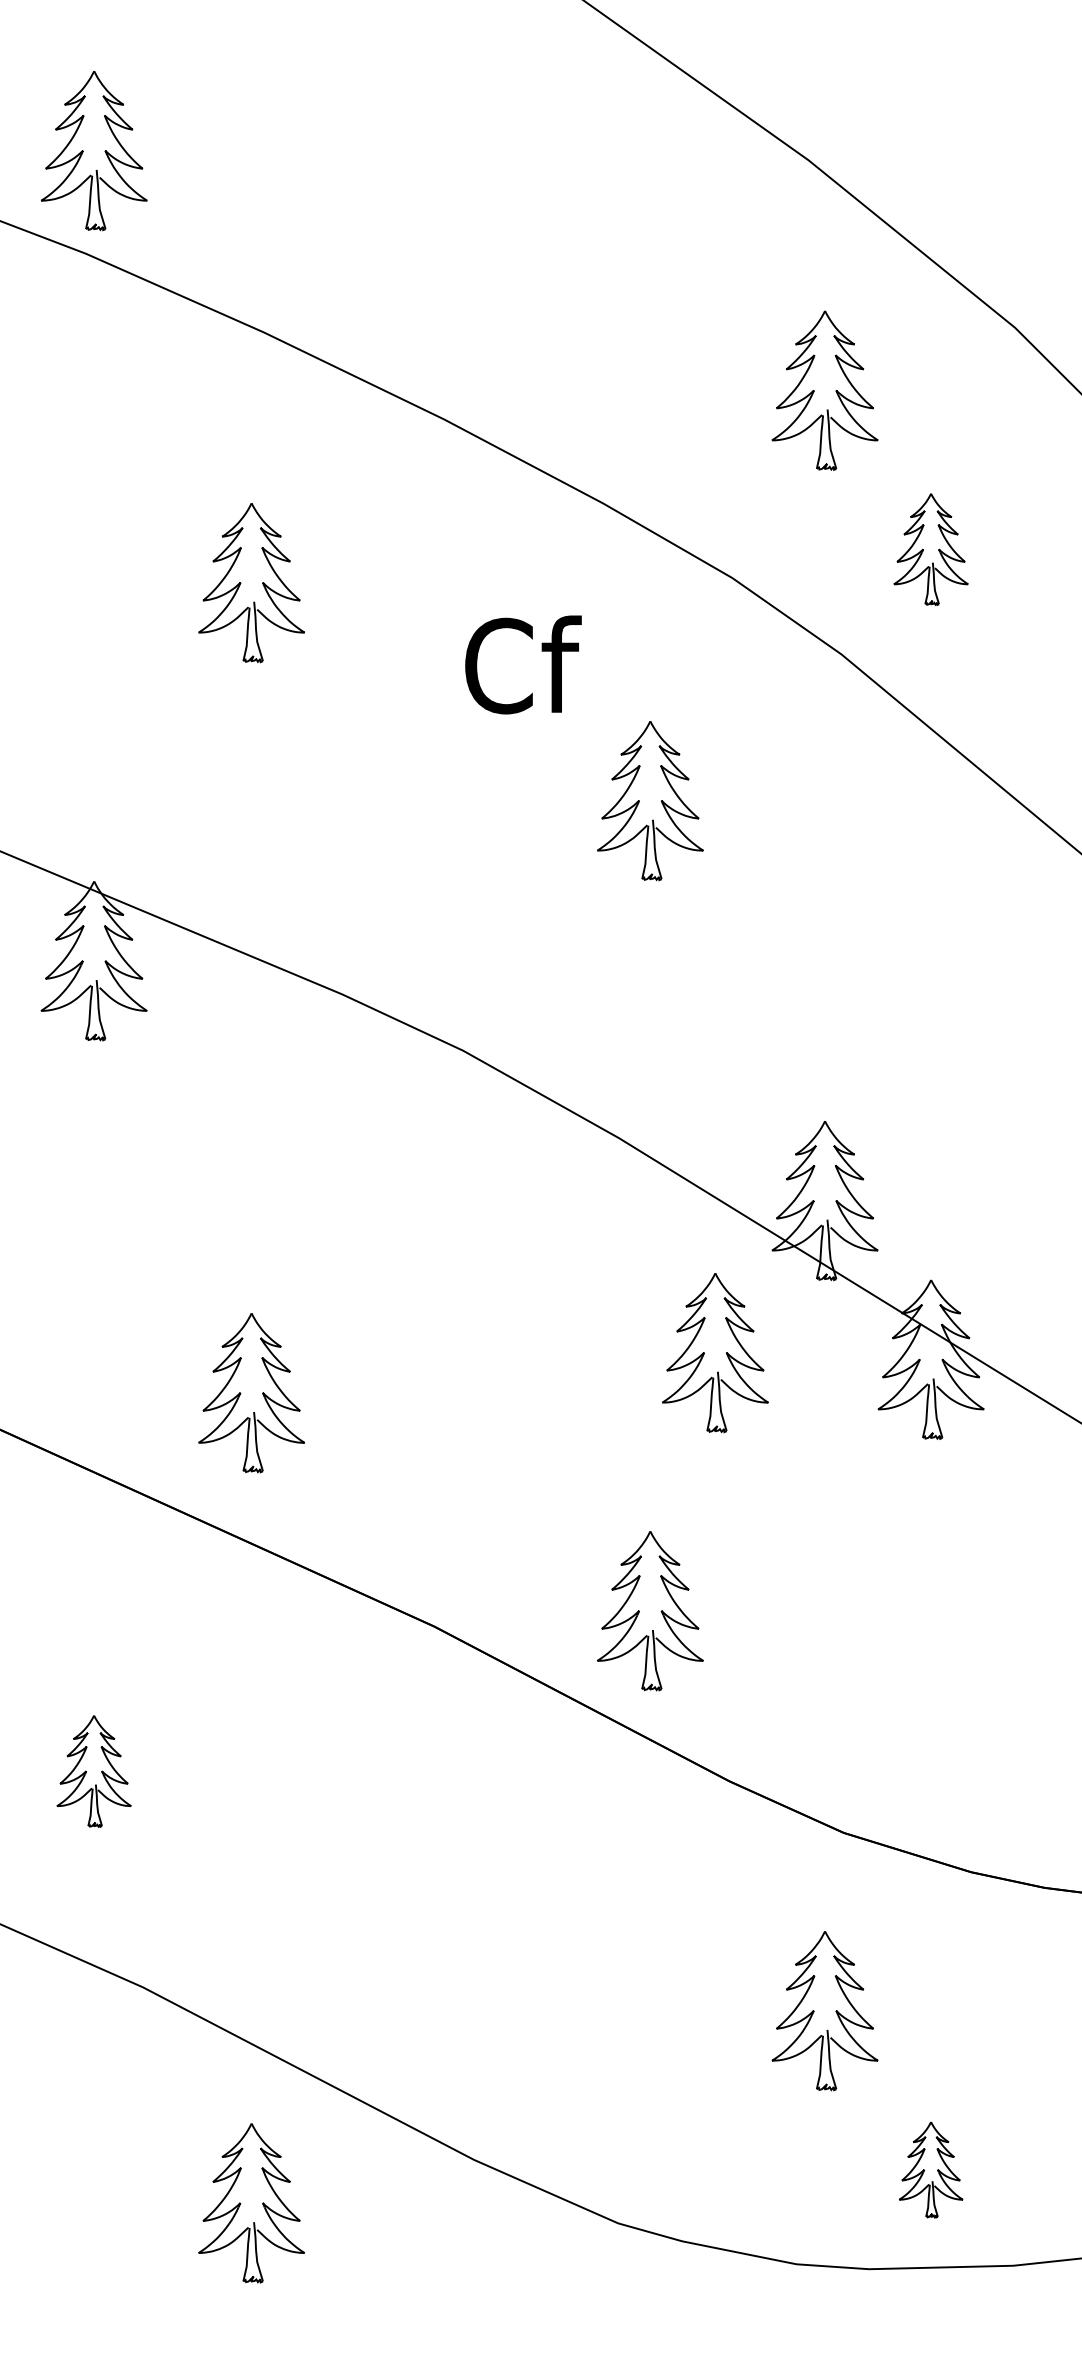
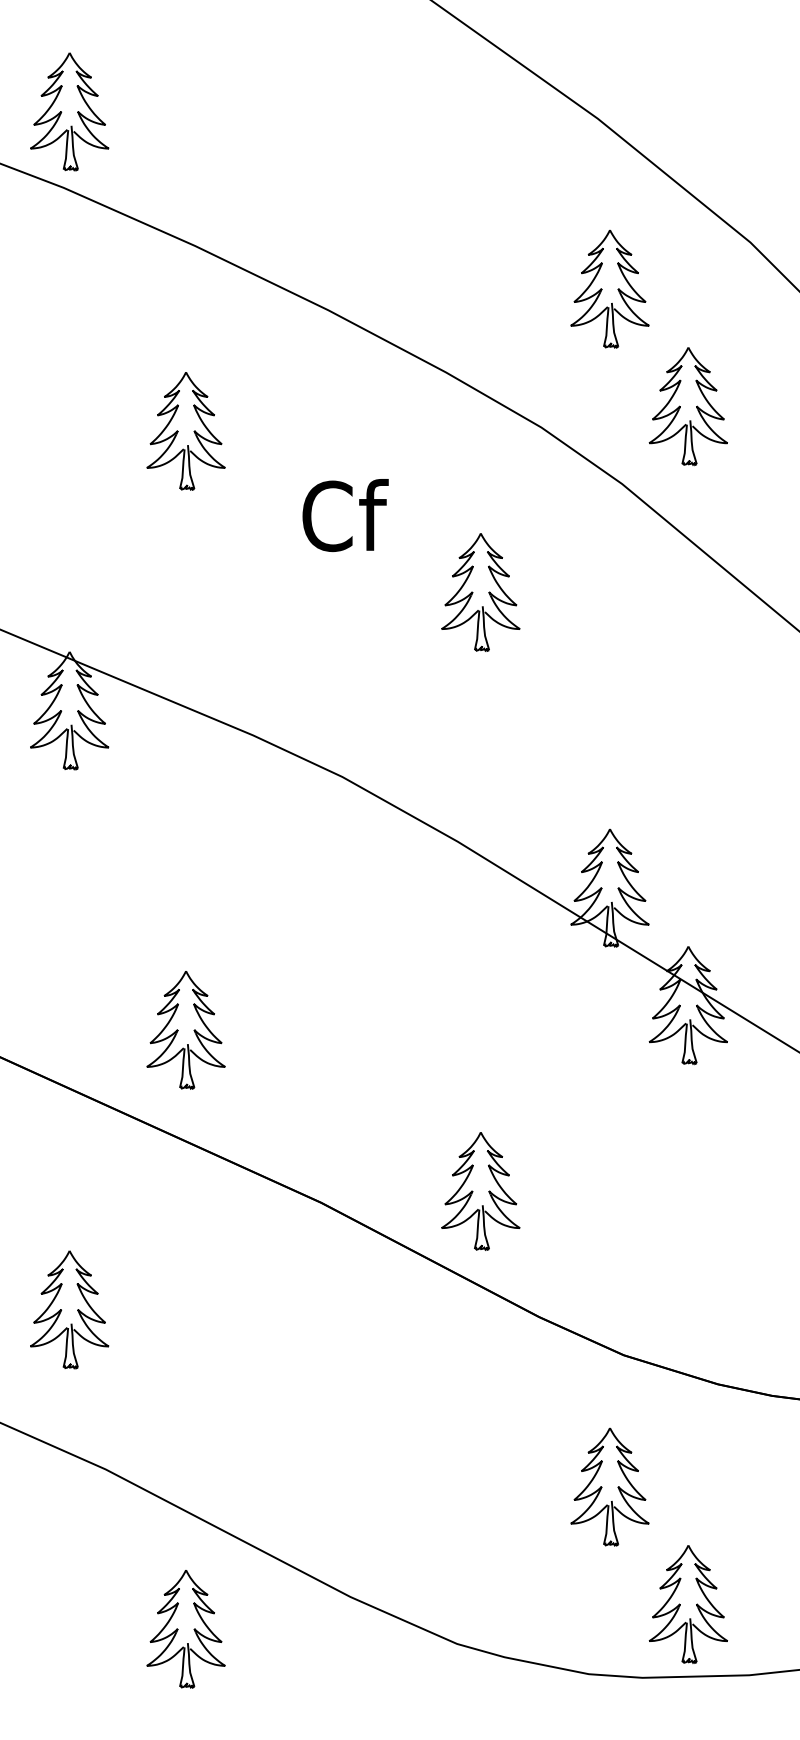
part: (930, 549) -> (687, 406), size x1.43
text: (523, 664) -> (345, 515), moved
part: (715, 1353) -> (529, 1000), removed
part: (93, 1771) -> (69, 1309), size x1.43
part: (930, 2169) -> (687, 1604), size x1.67

